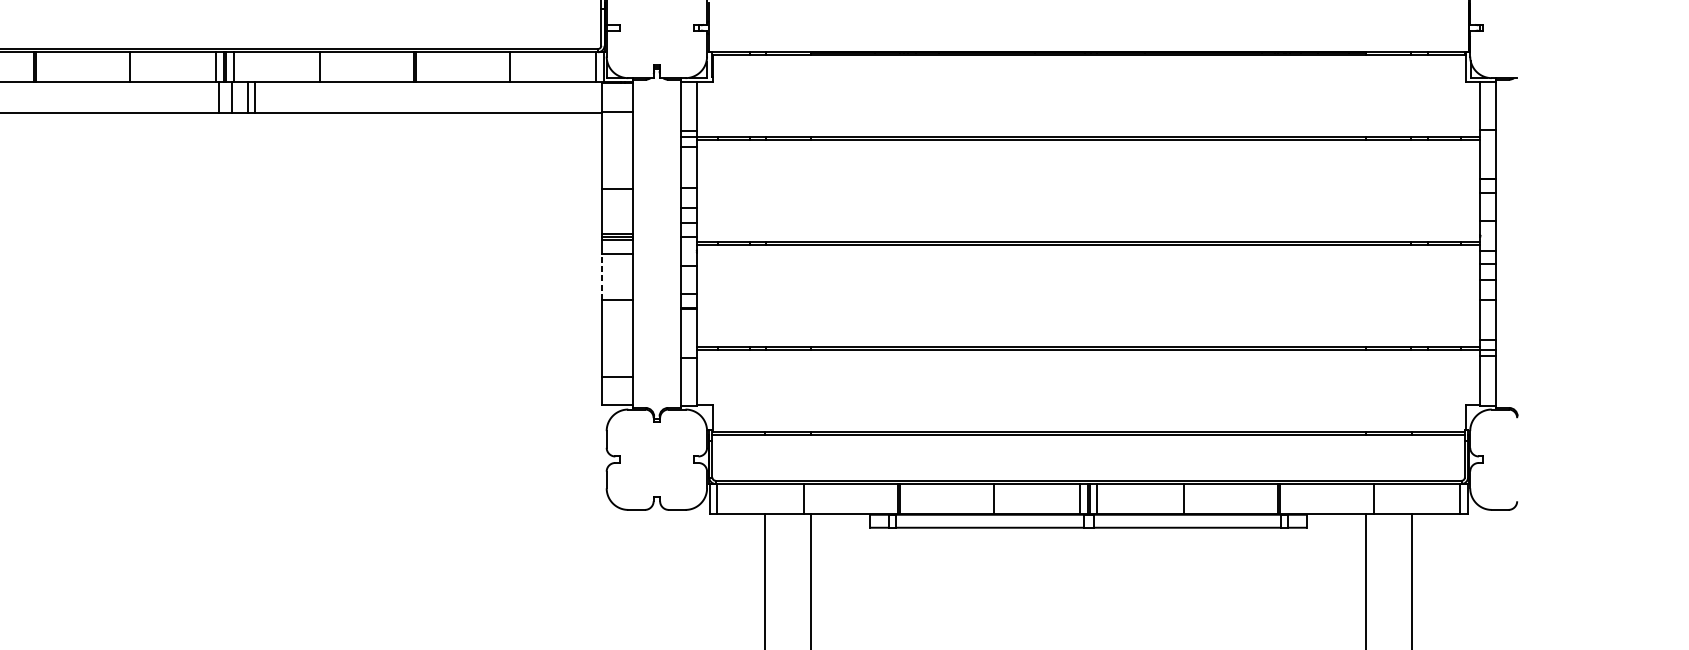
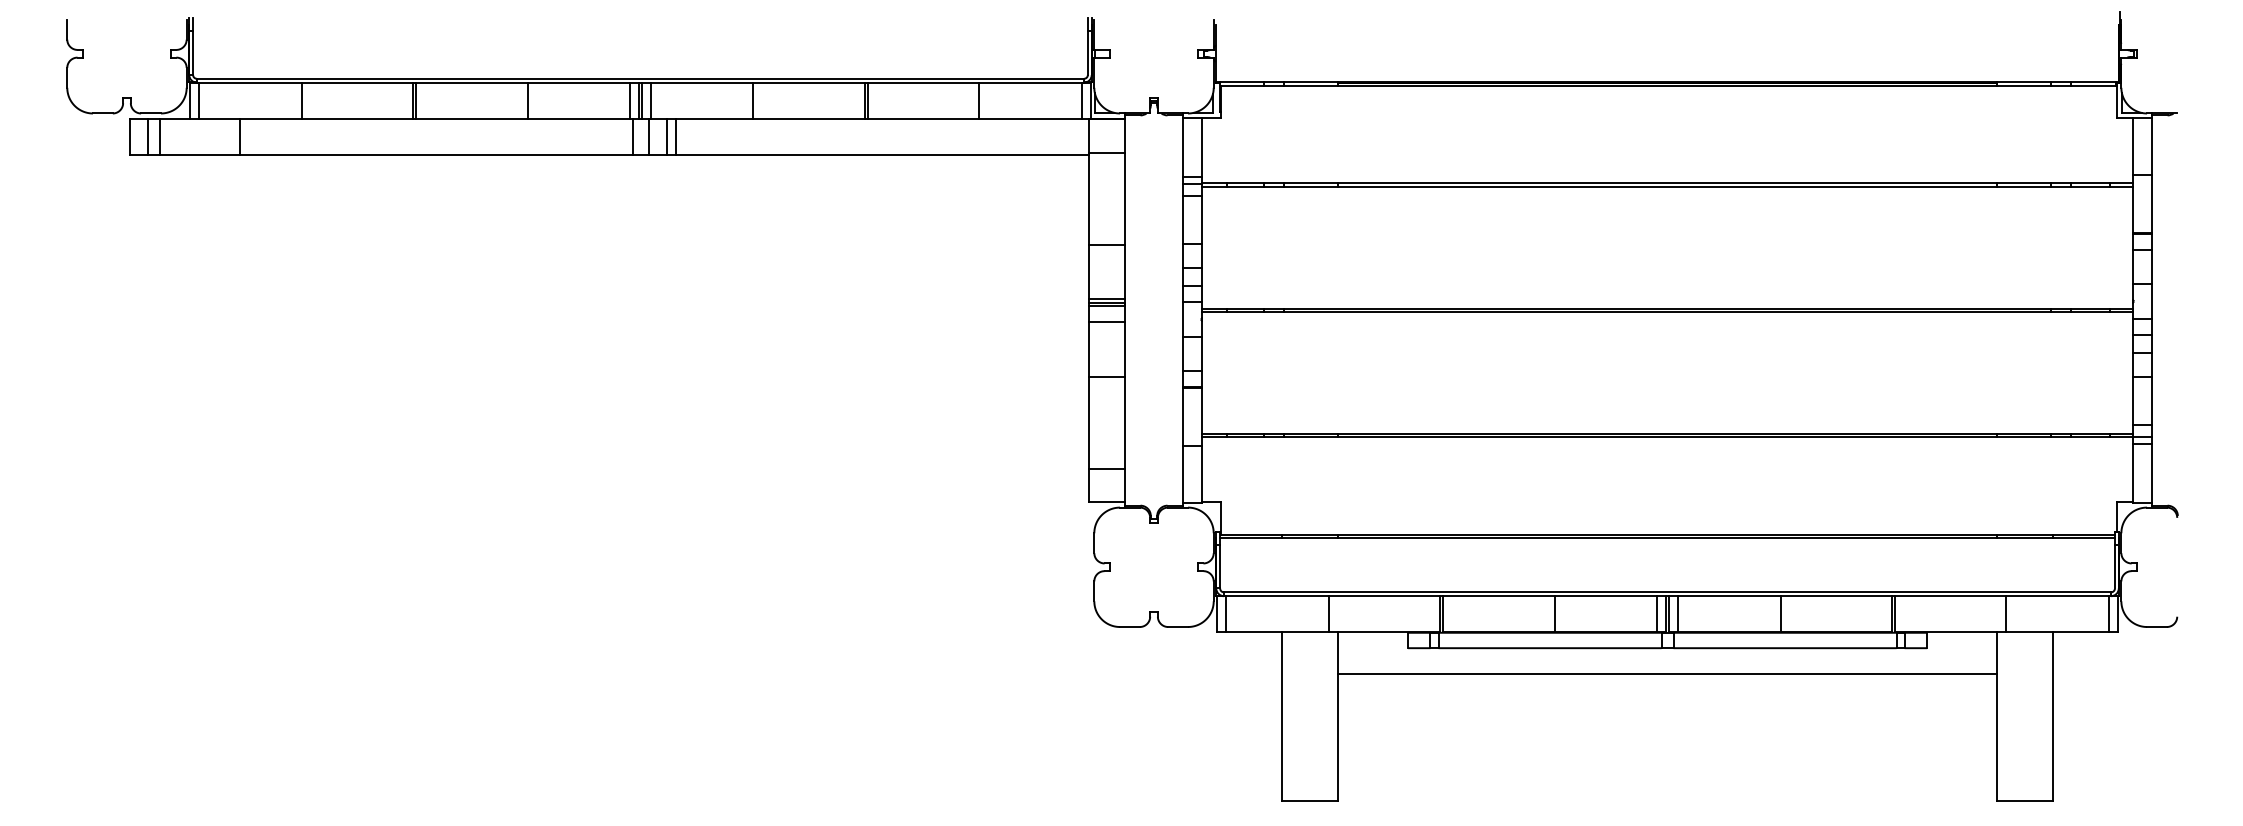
line: (602, 276) -> (1089, 349), dashed -> solid
line: (1088, 549) -> (1667, 674), added

